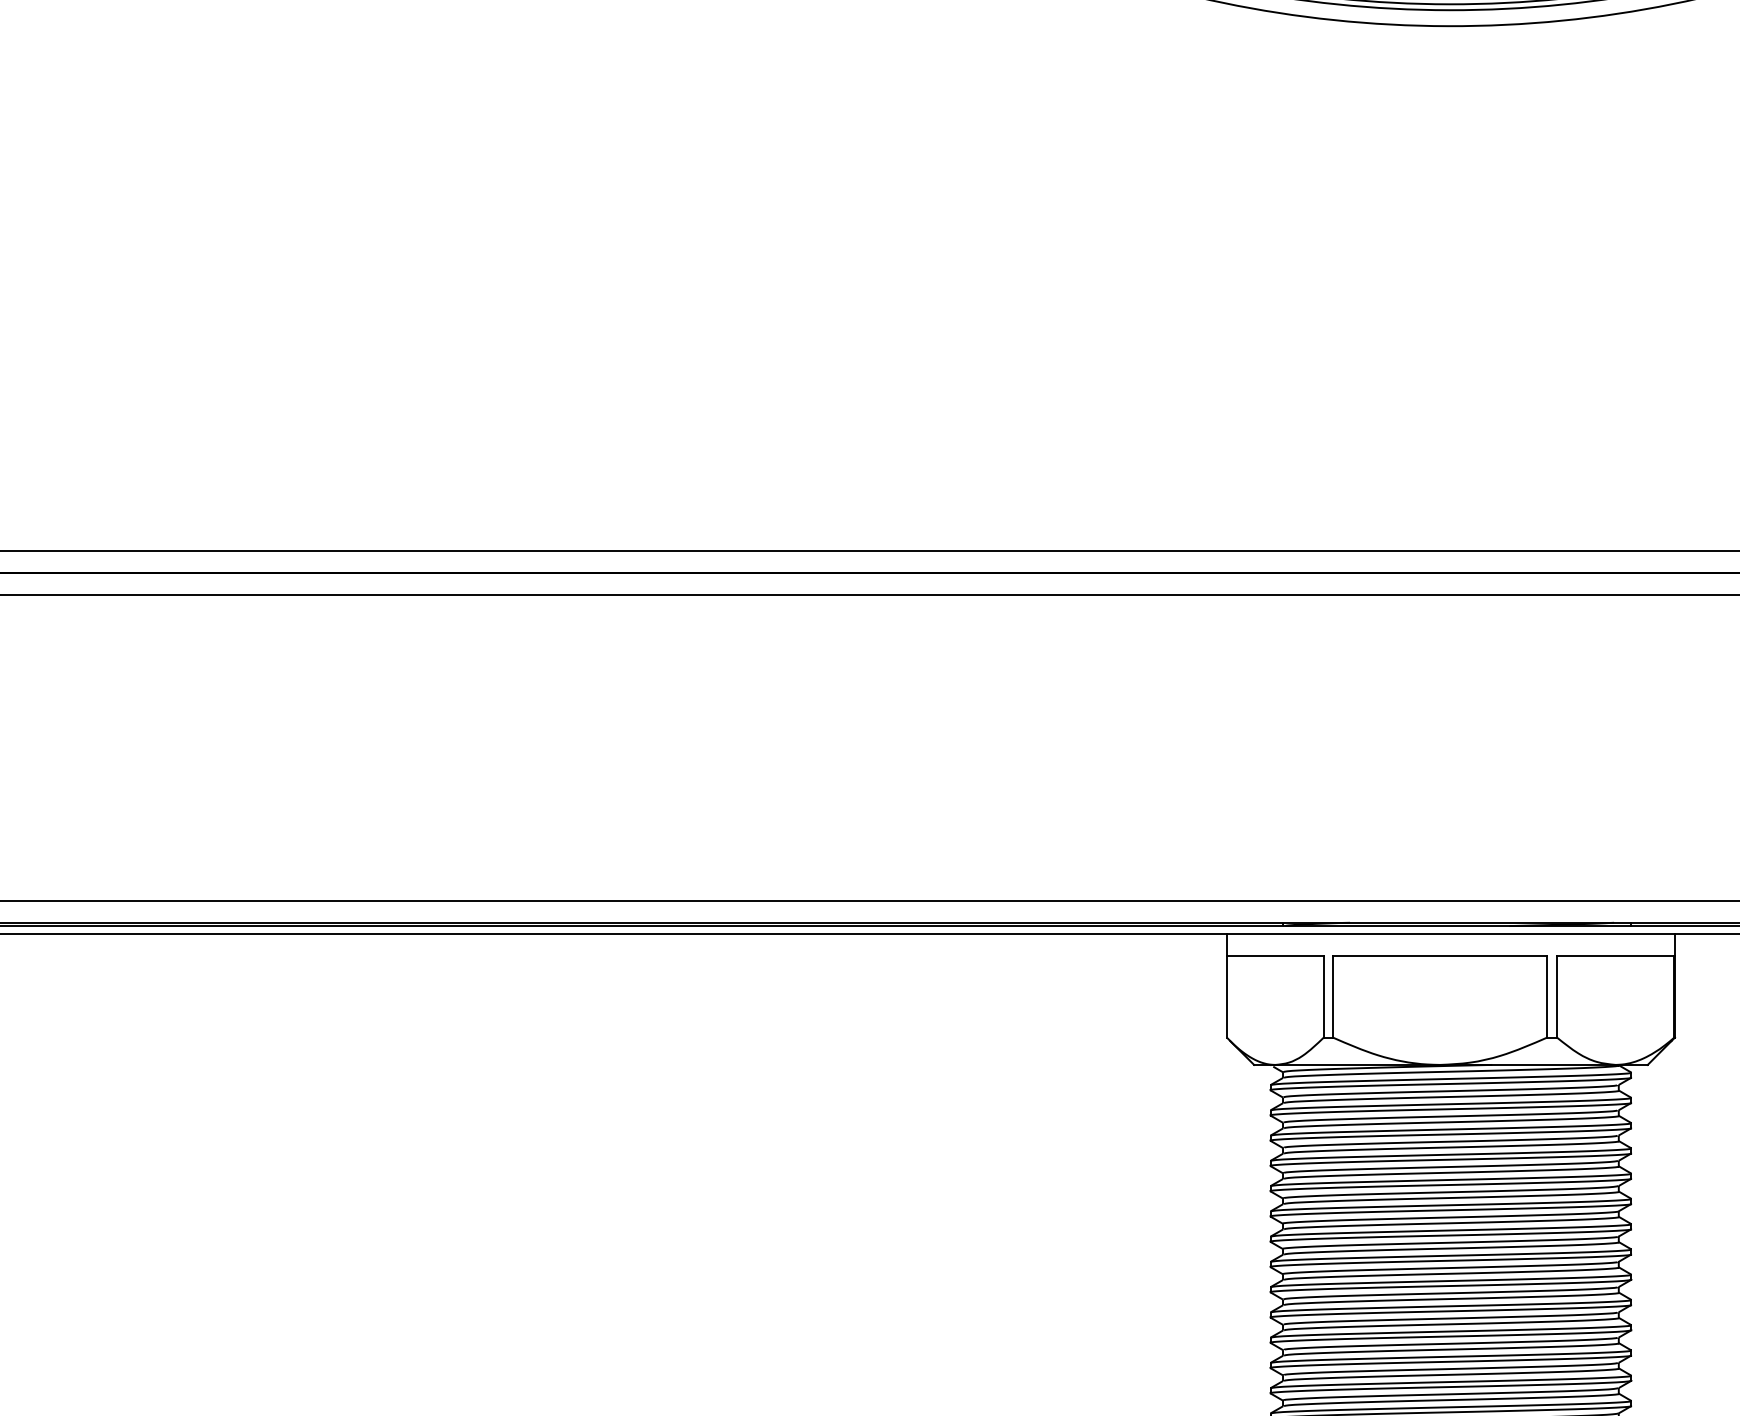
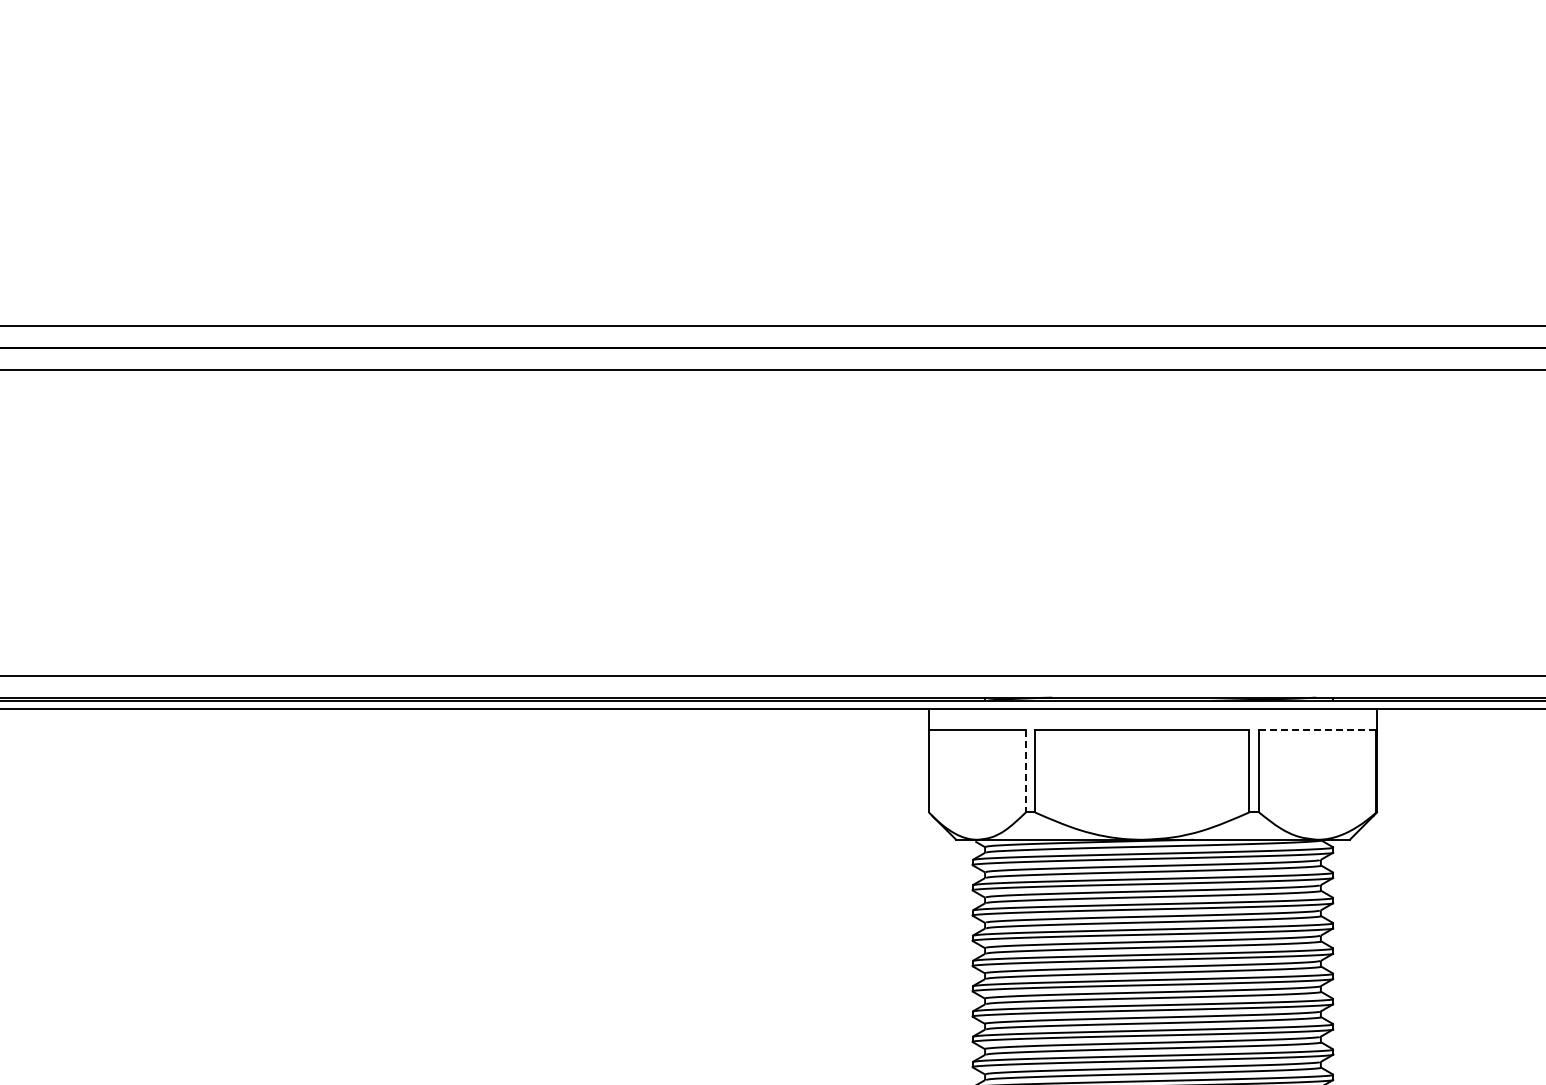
line: (1615, 955) -> (1317, 730), solid -> dashed
line: (1323, 997) -> (1025, 772), solid -> dashed

